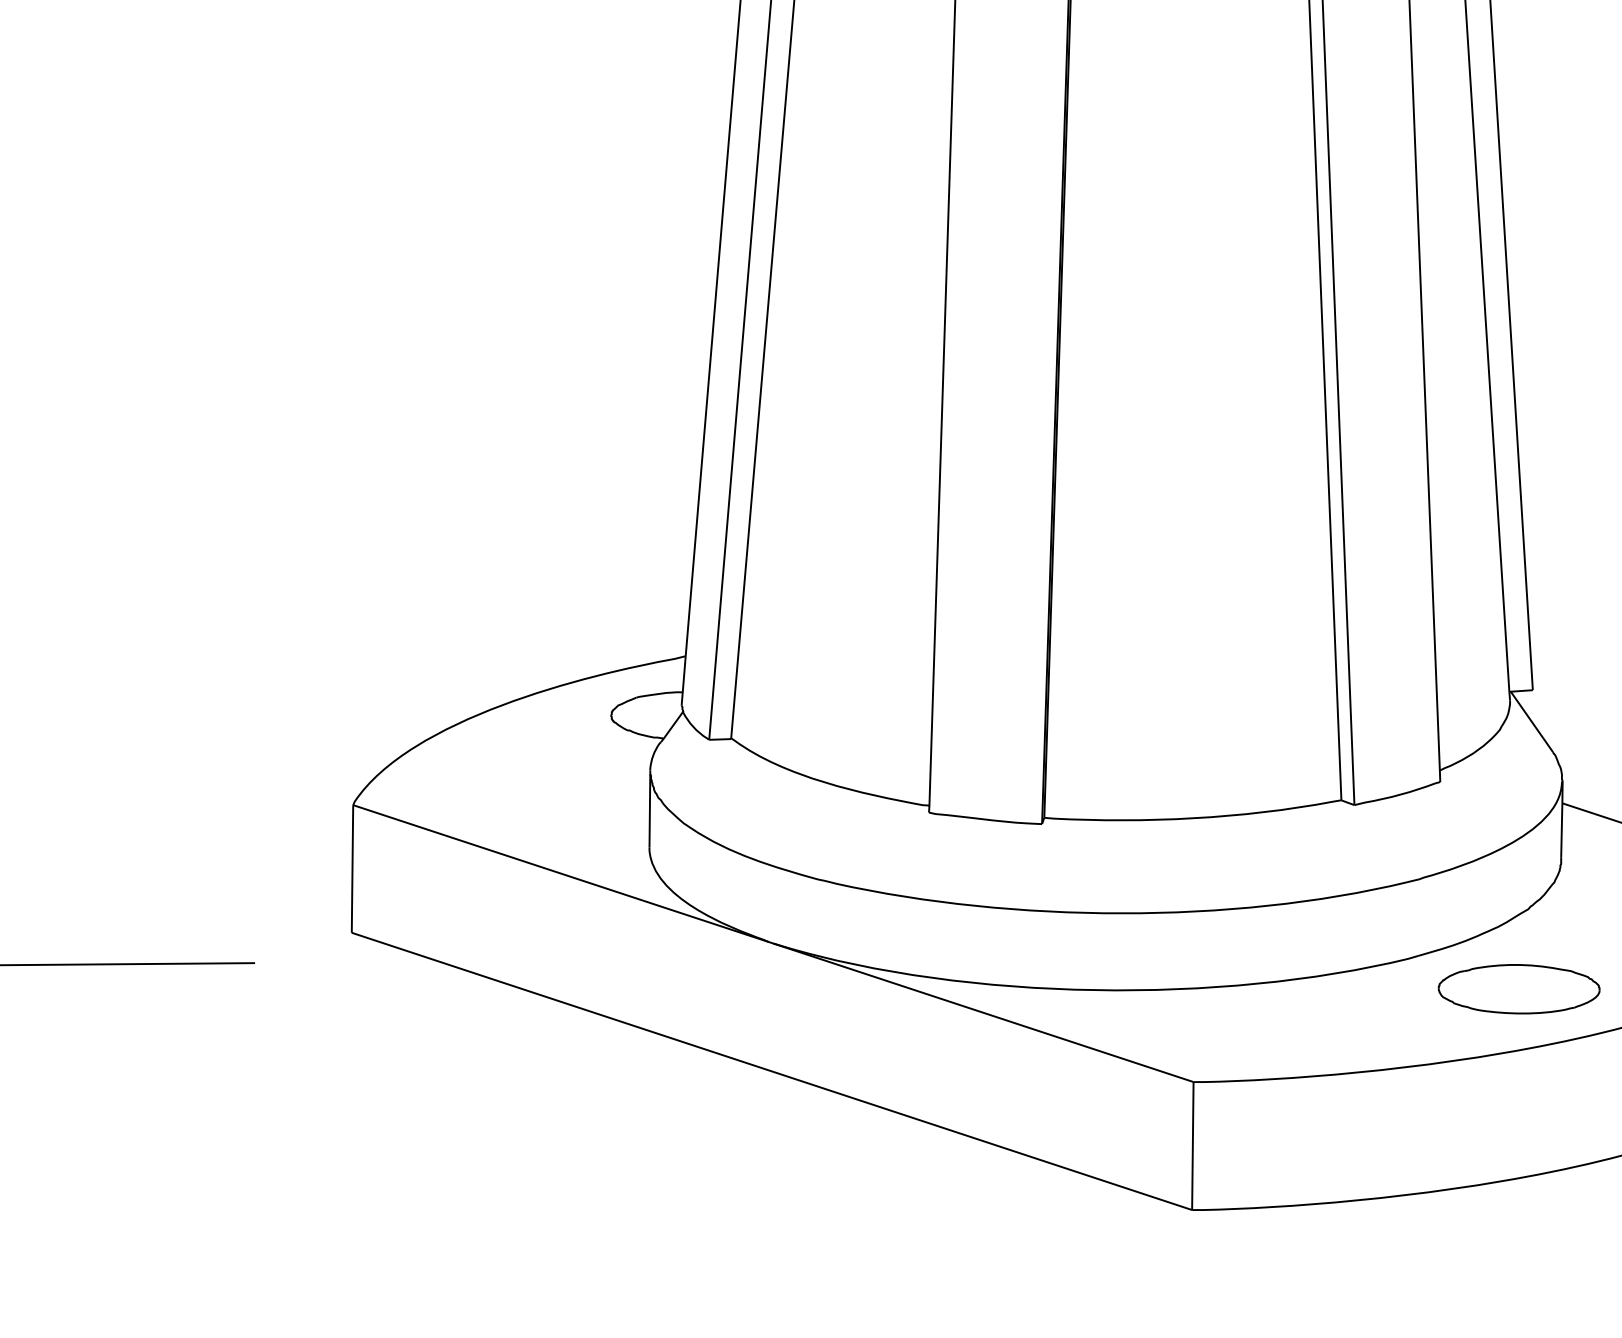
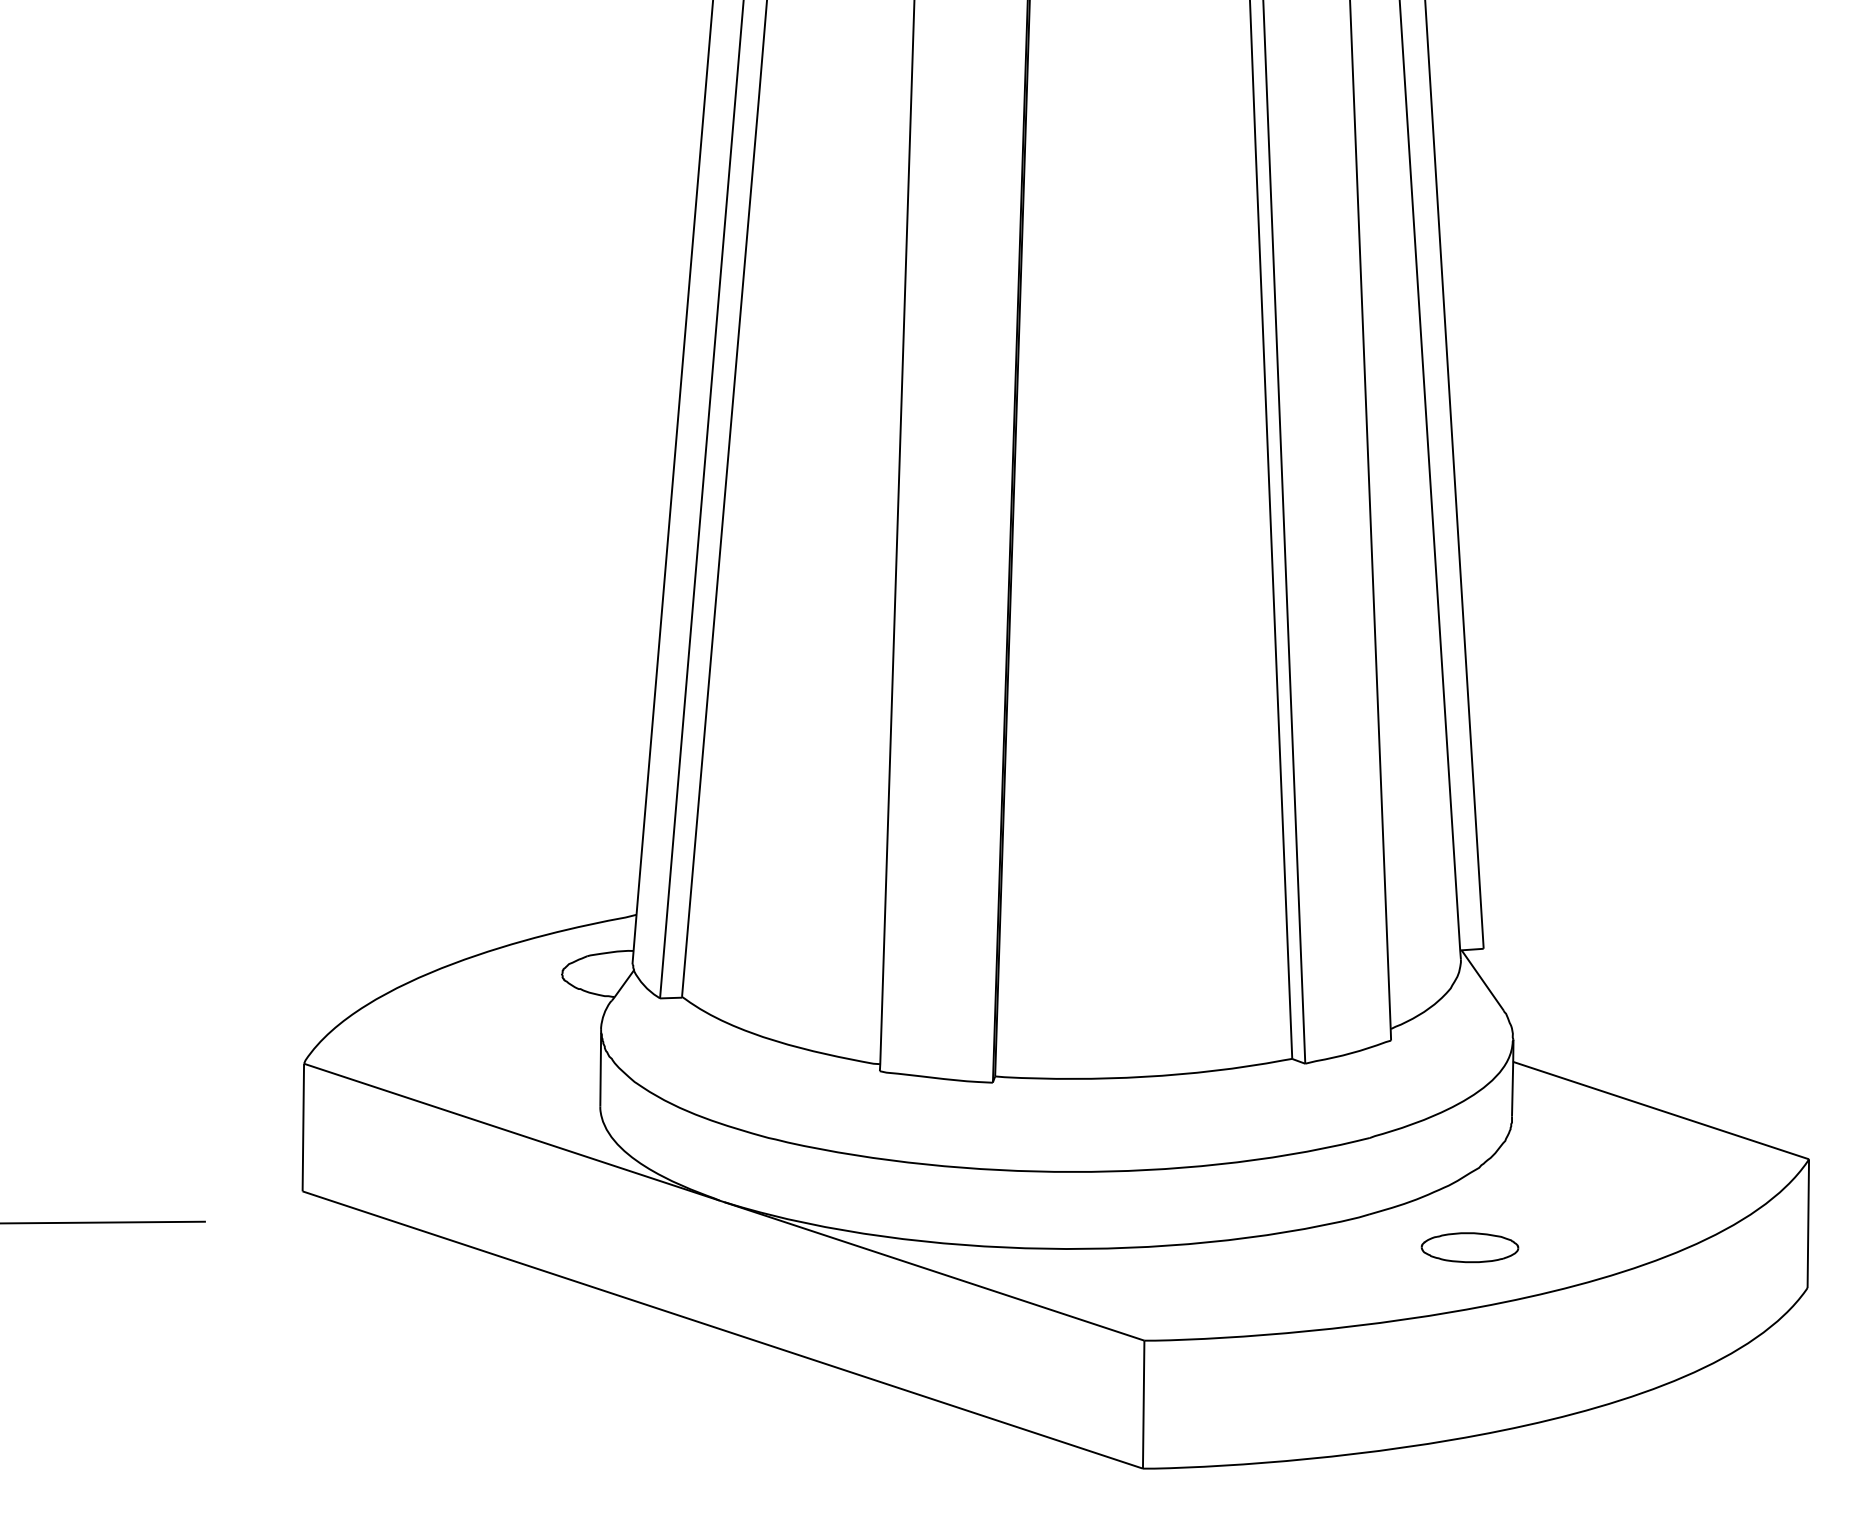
part: (1518, 988) -> (1469, 1247), size x0.6

